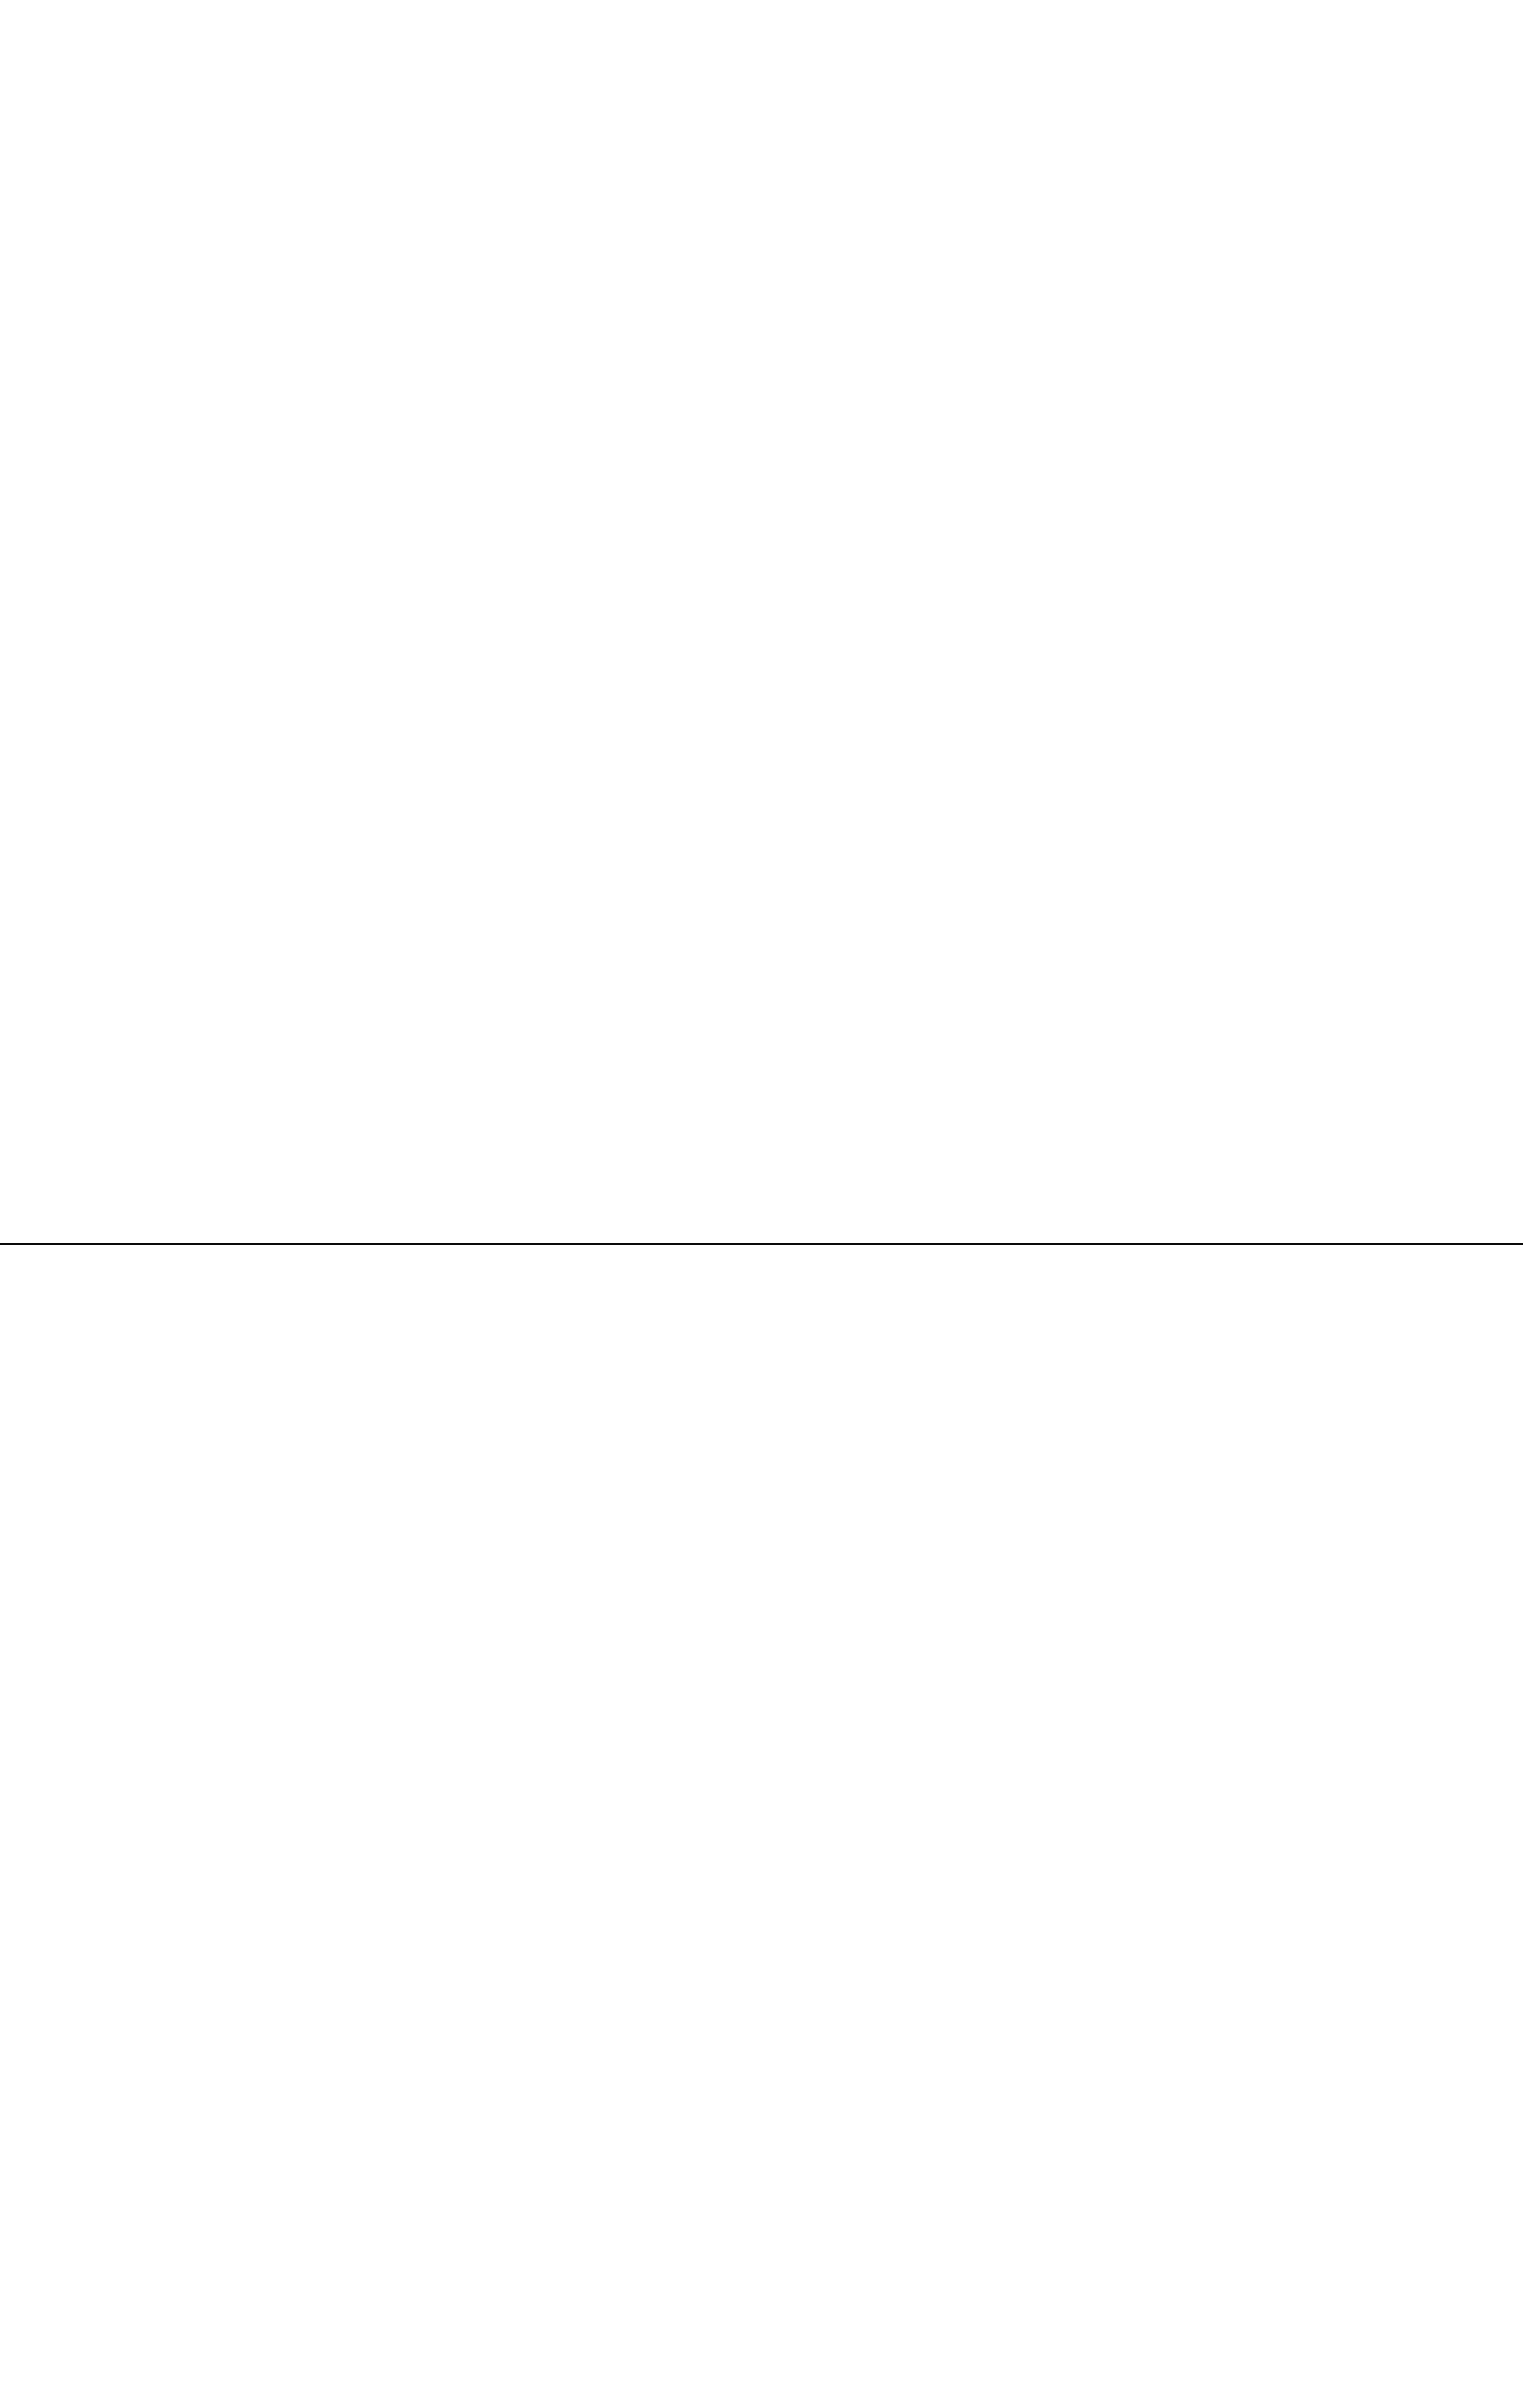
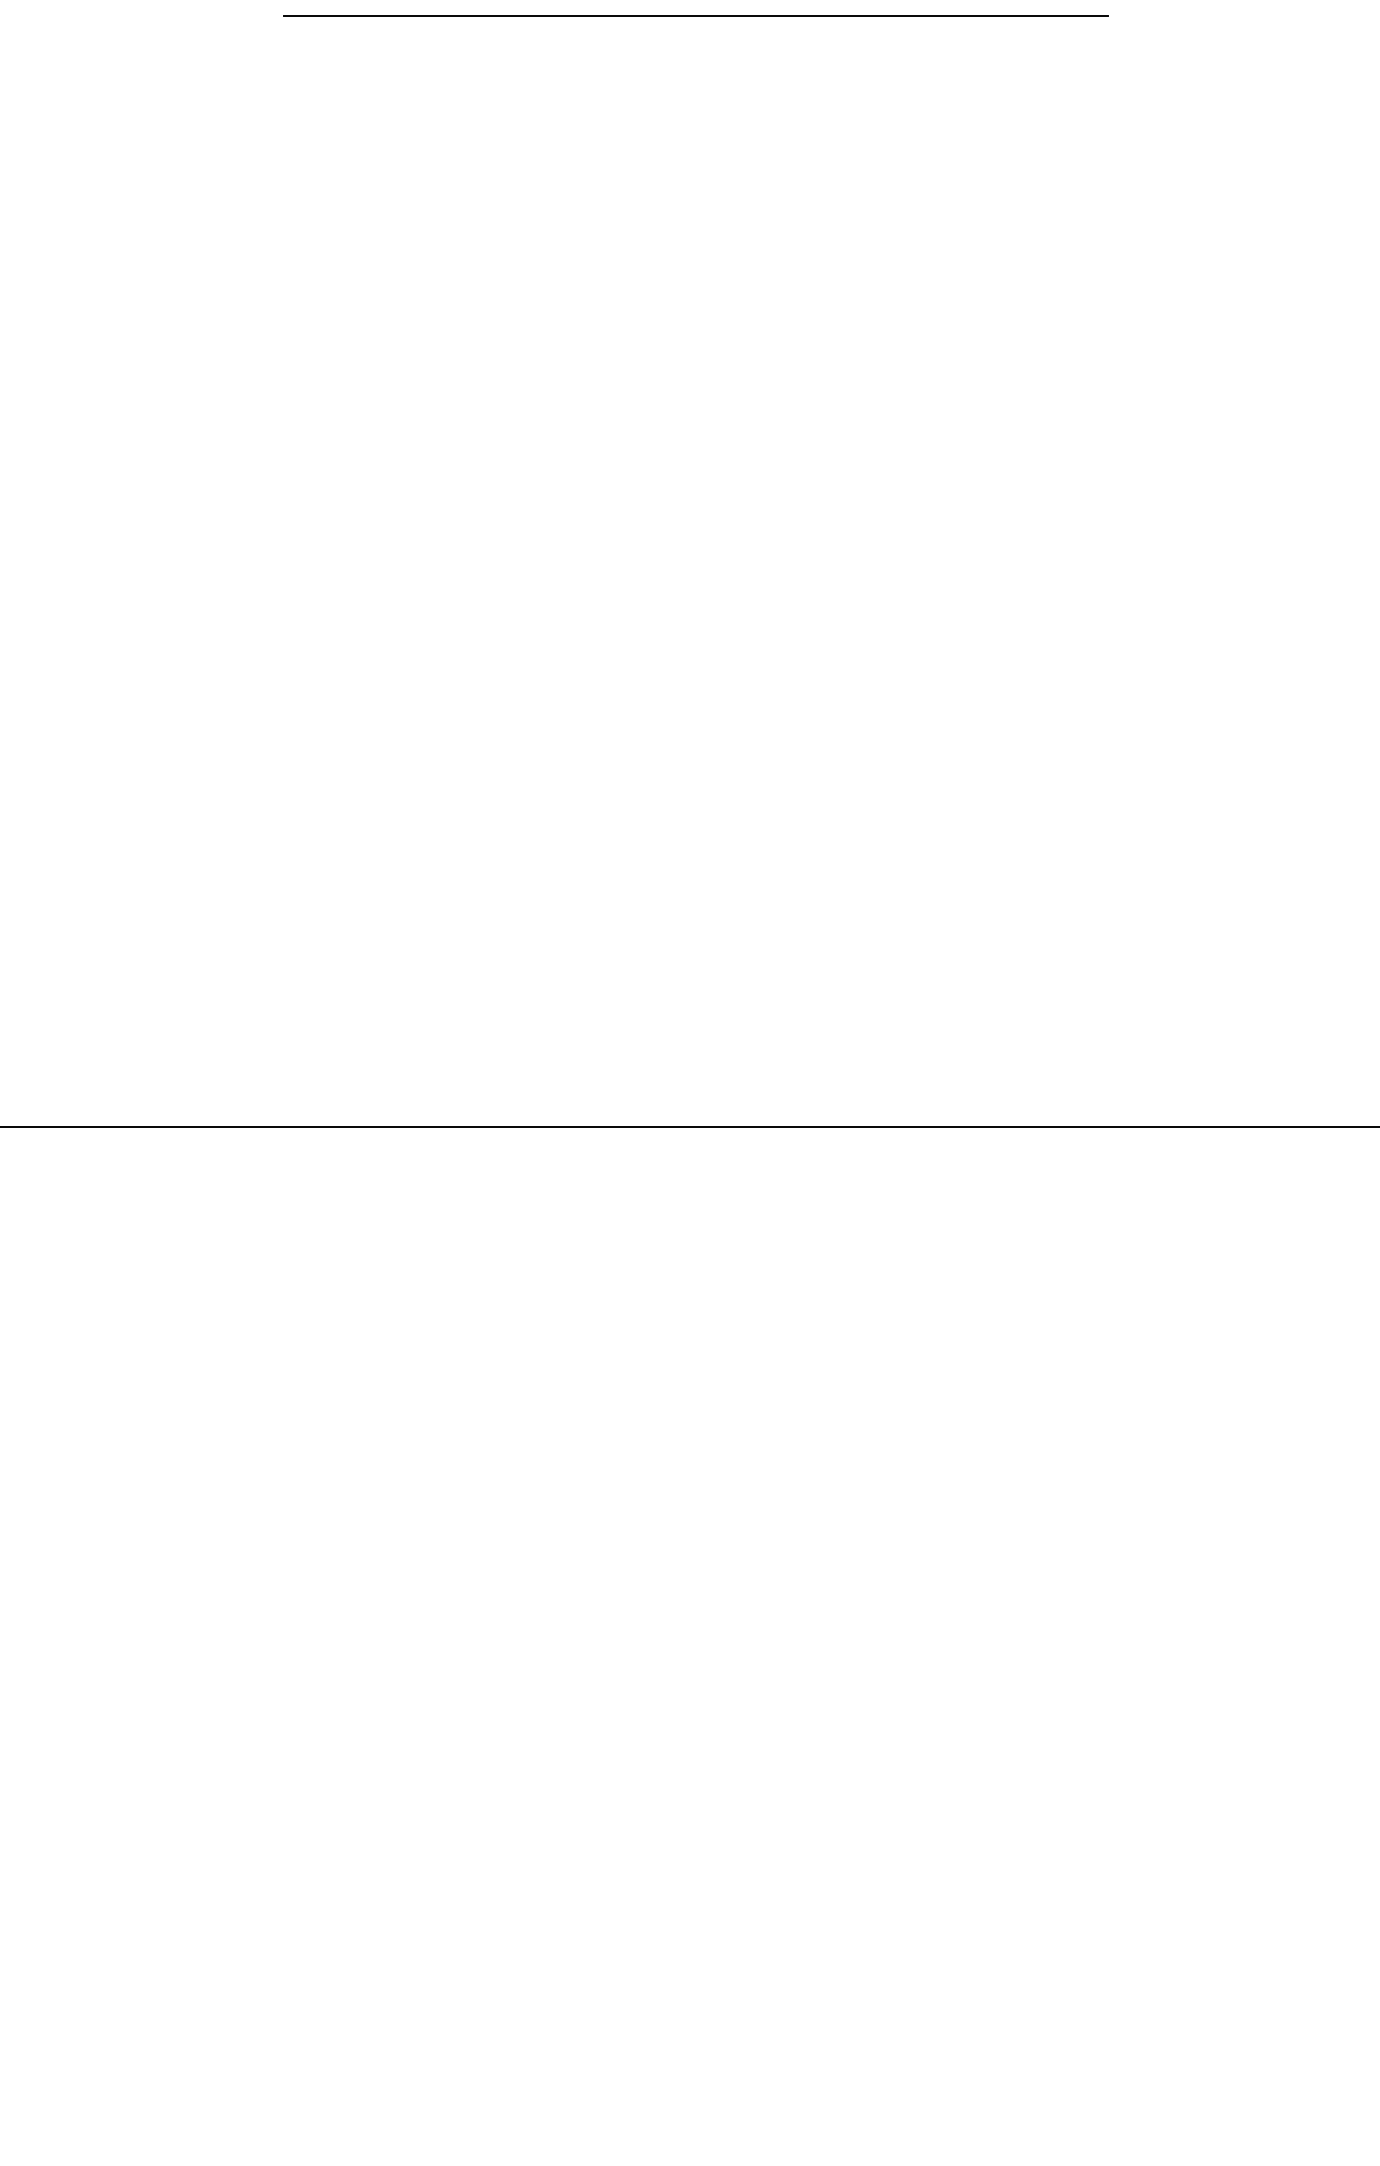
line: (767, 18) -> (695, 16), added

